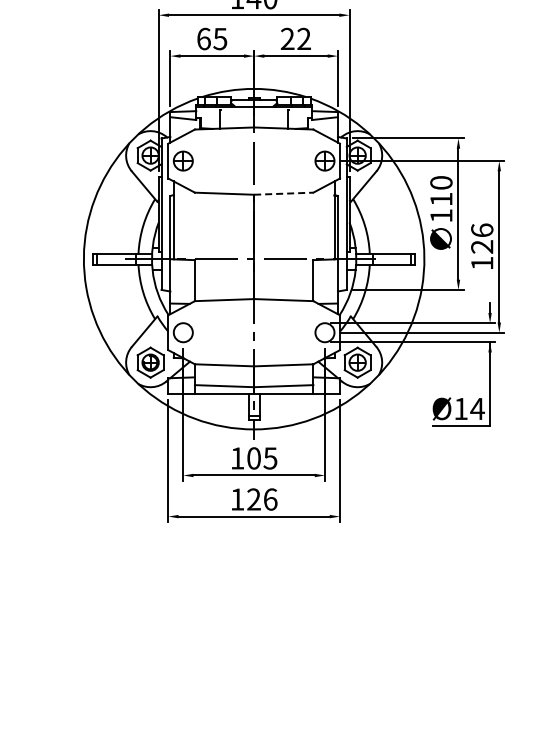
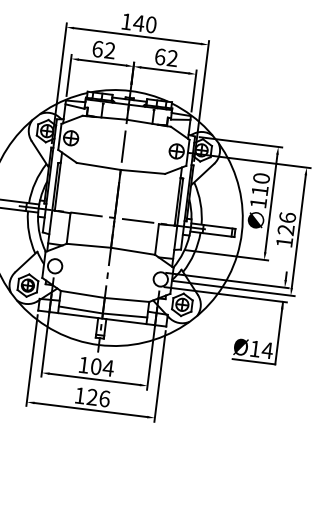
text: (220, 38) -> (110, 50), 65 -> 62
text: (287, 38) -> (160, 56), 22 -> 62
line: (283, 193) -> (142, 171), dashed -> solid
text: (270, 458) -> (108, 368), 105 -> 104

